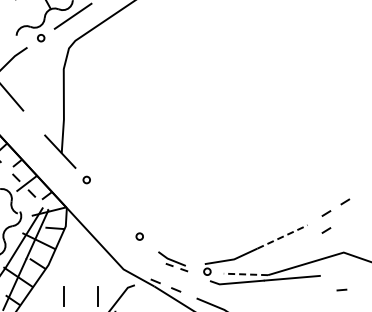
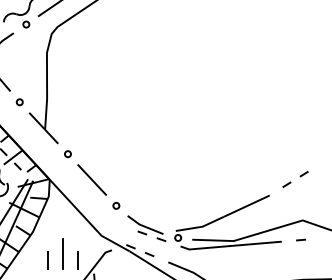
circle: (33, 123) -> (19, 102), added
line: (113, 208) -> (92, 180), added
line: (326, 230) -> (286, 200), removed
line: (283, 236) -> (247, 205), dashed -> solid
part: (172, 261) -> (146, 228), size x1.43
line: (245, 274) -> (212, 240), dashed -> solid
line: (81, 288) -> (63, 253), added
line: (341, 289) -> (300, 239), moved

